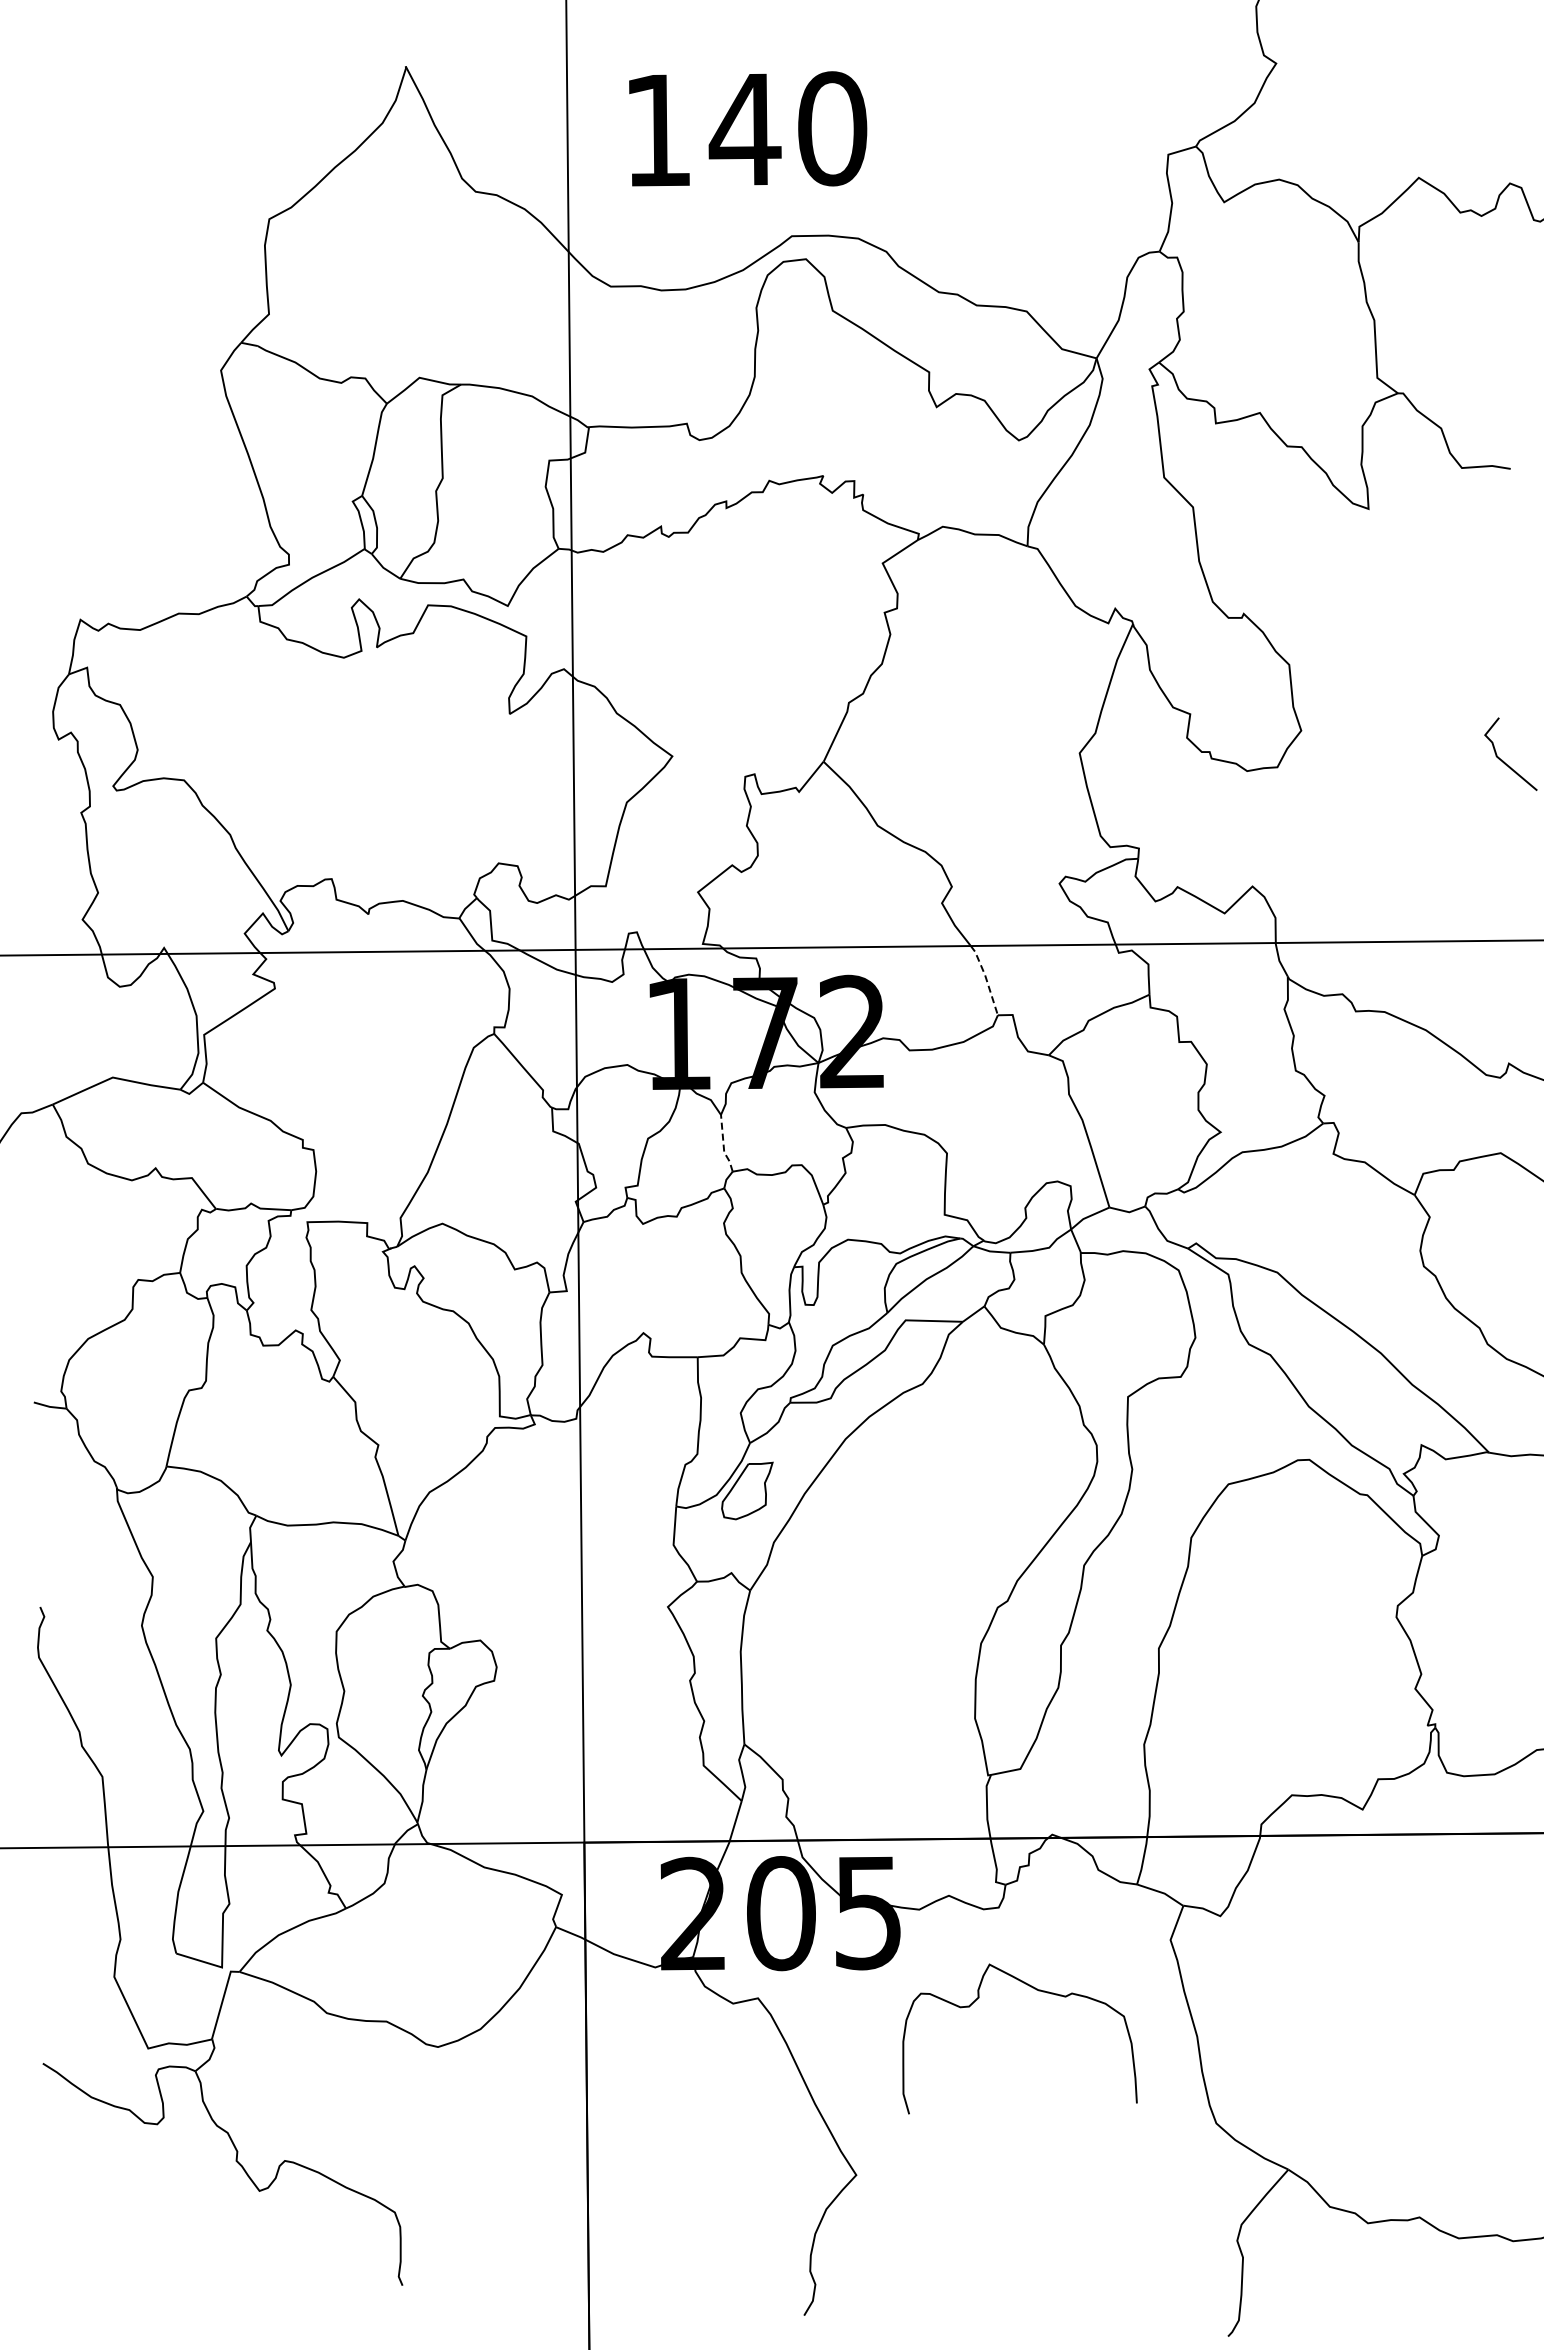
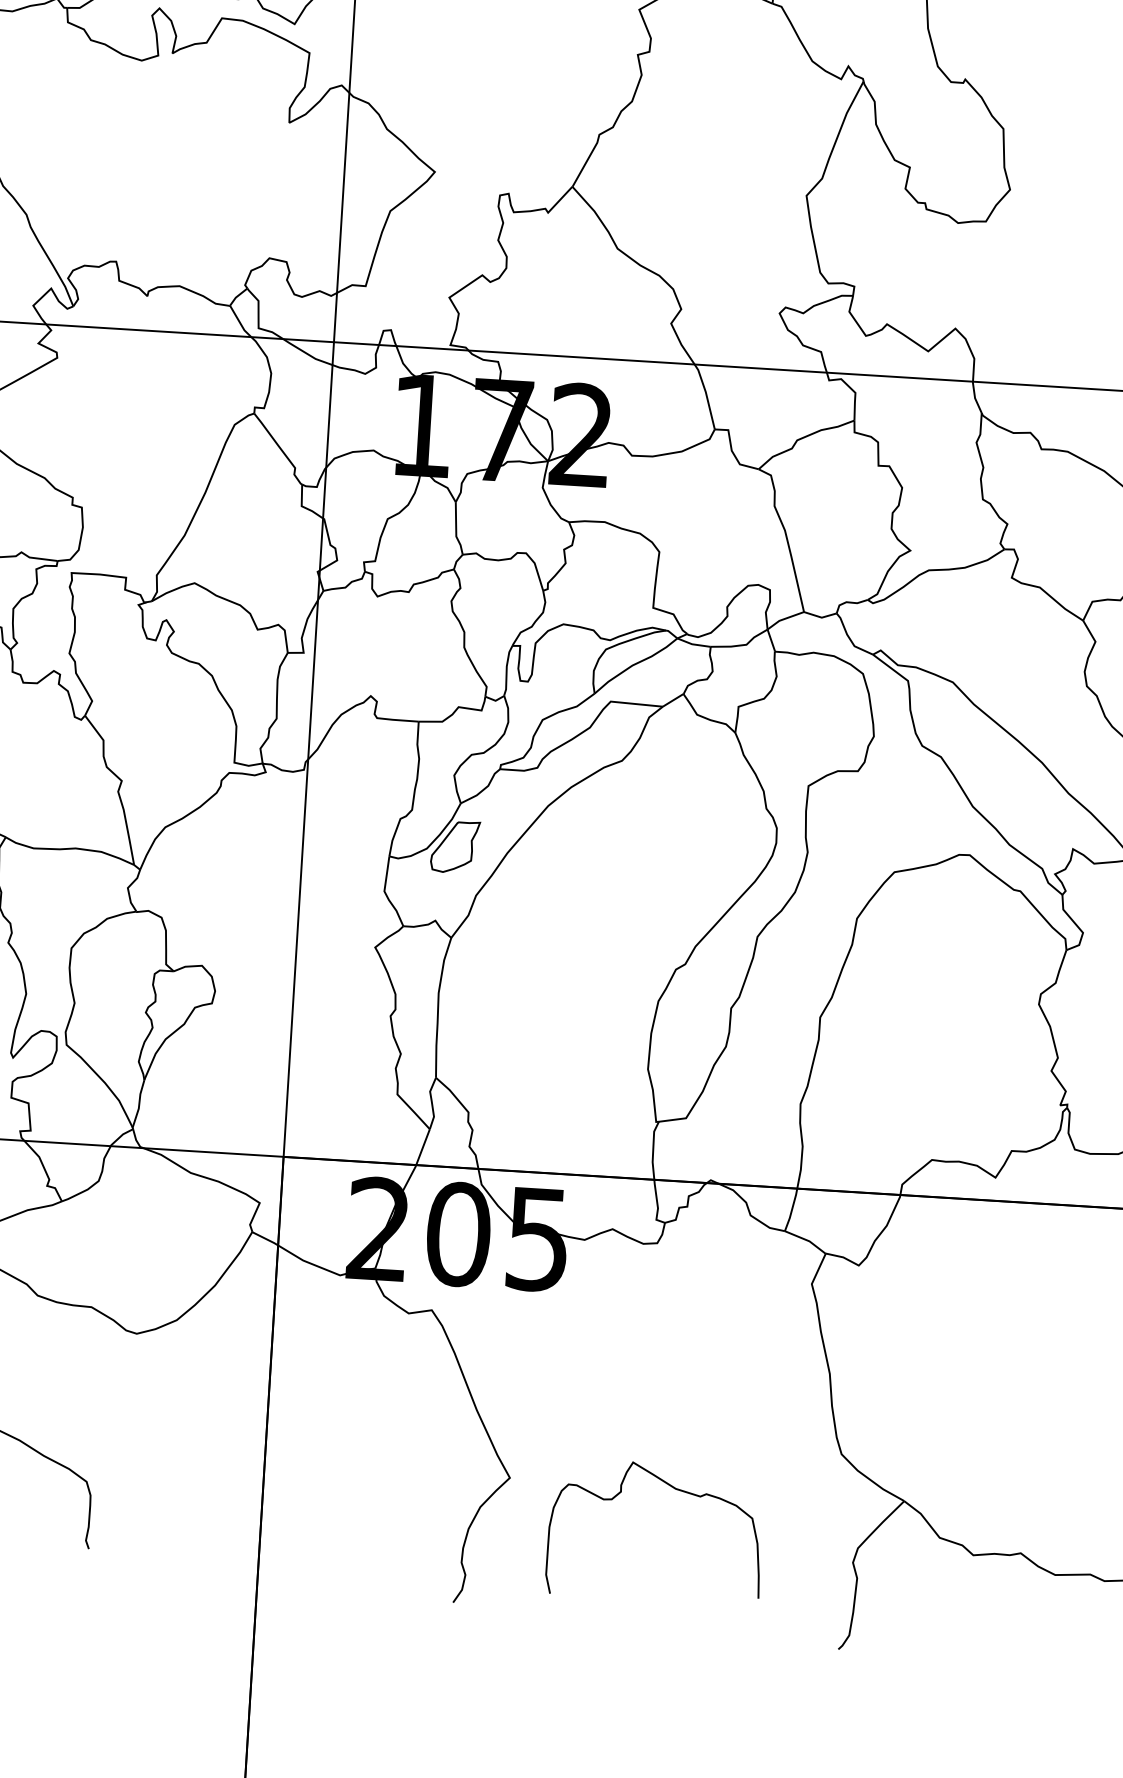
line: (986, 979) -> (706, 396), dashed -> solid
line: (723, 1145) -> (456, 530), dashed -> solid
curve: (1038, 1991) -> (676, 1490), moved

